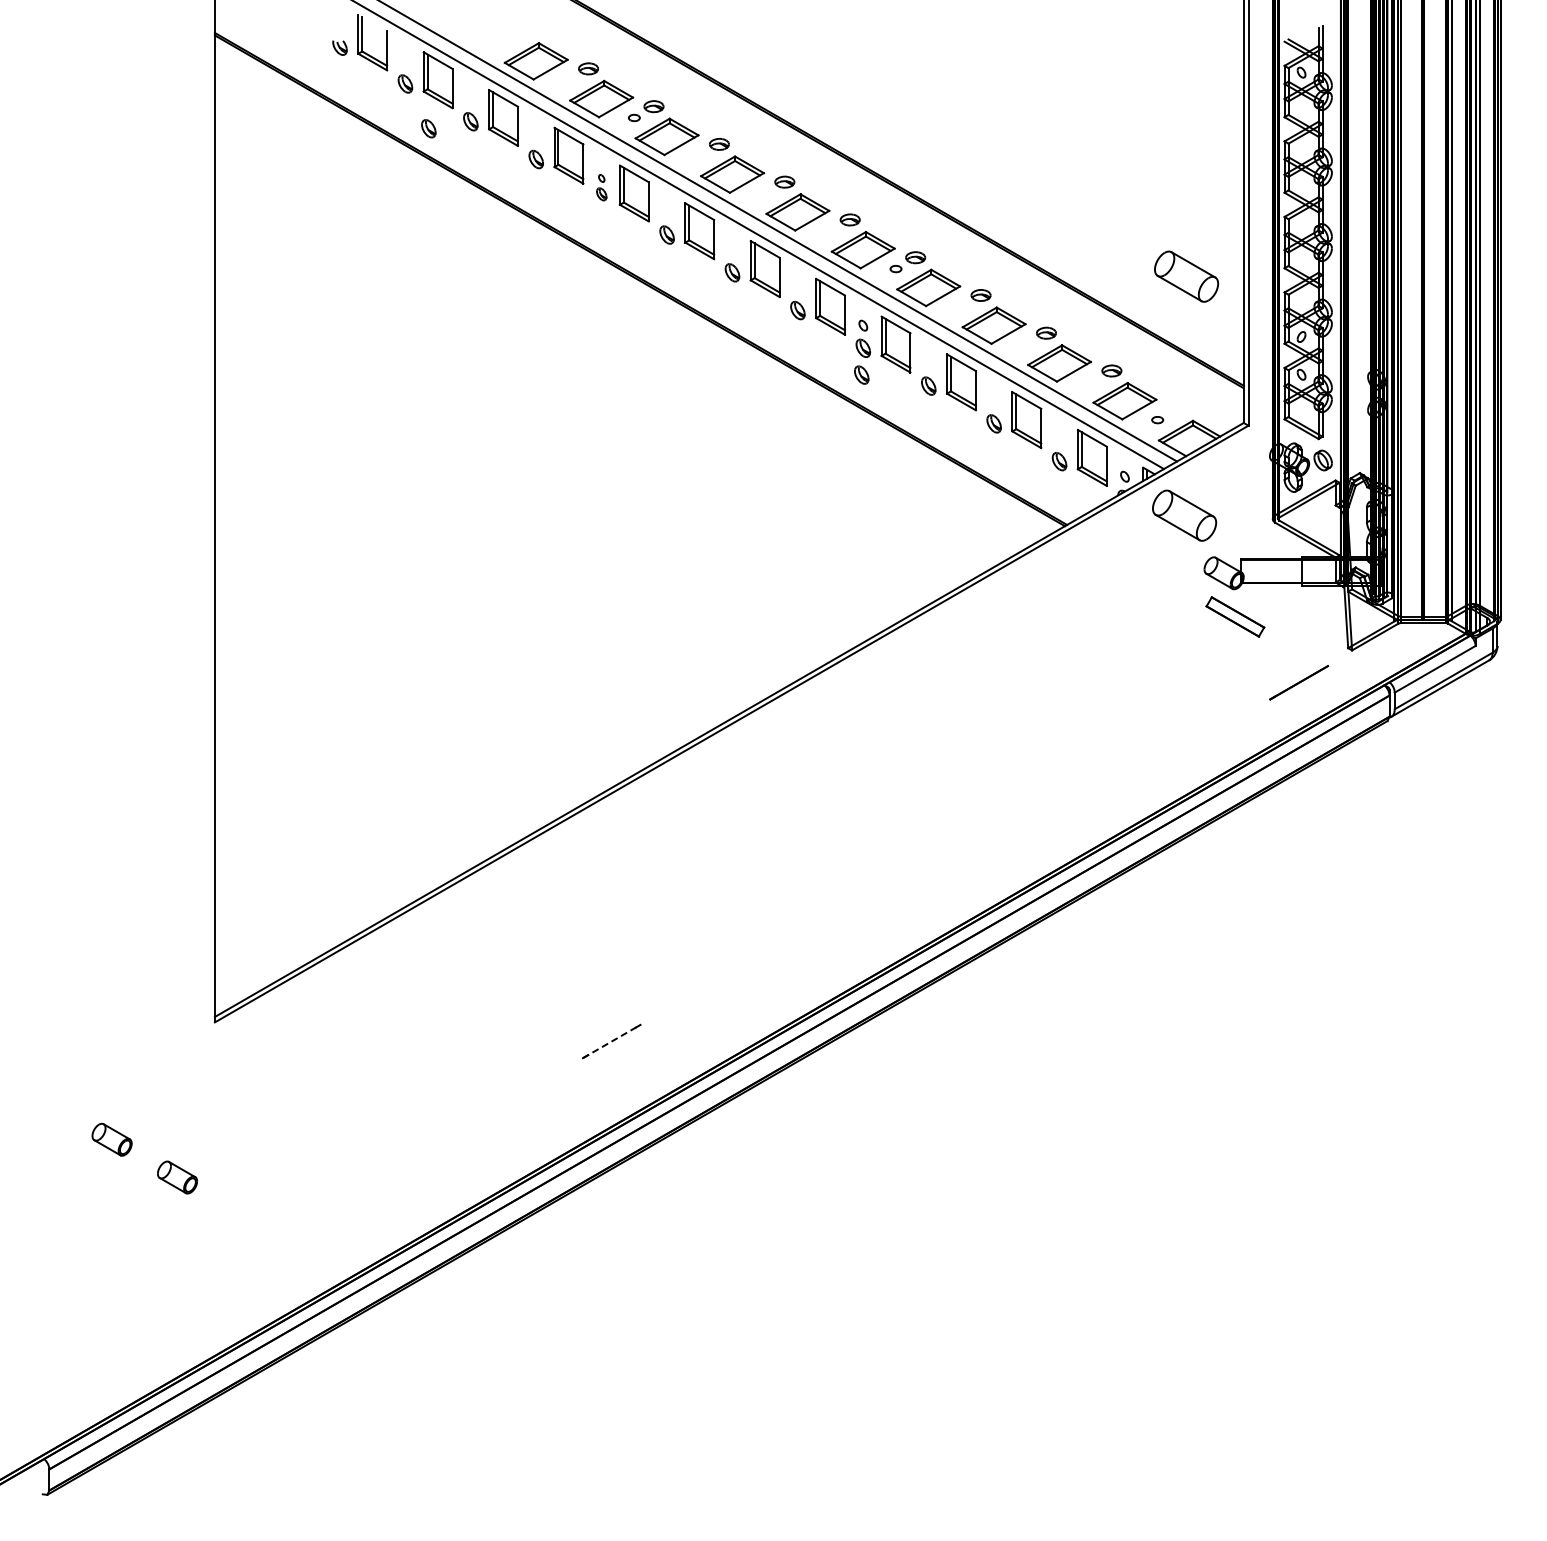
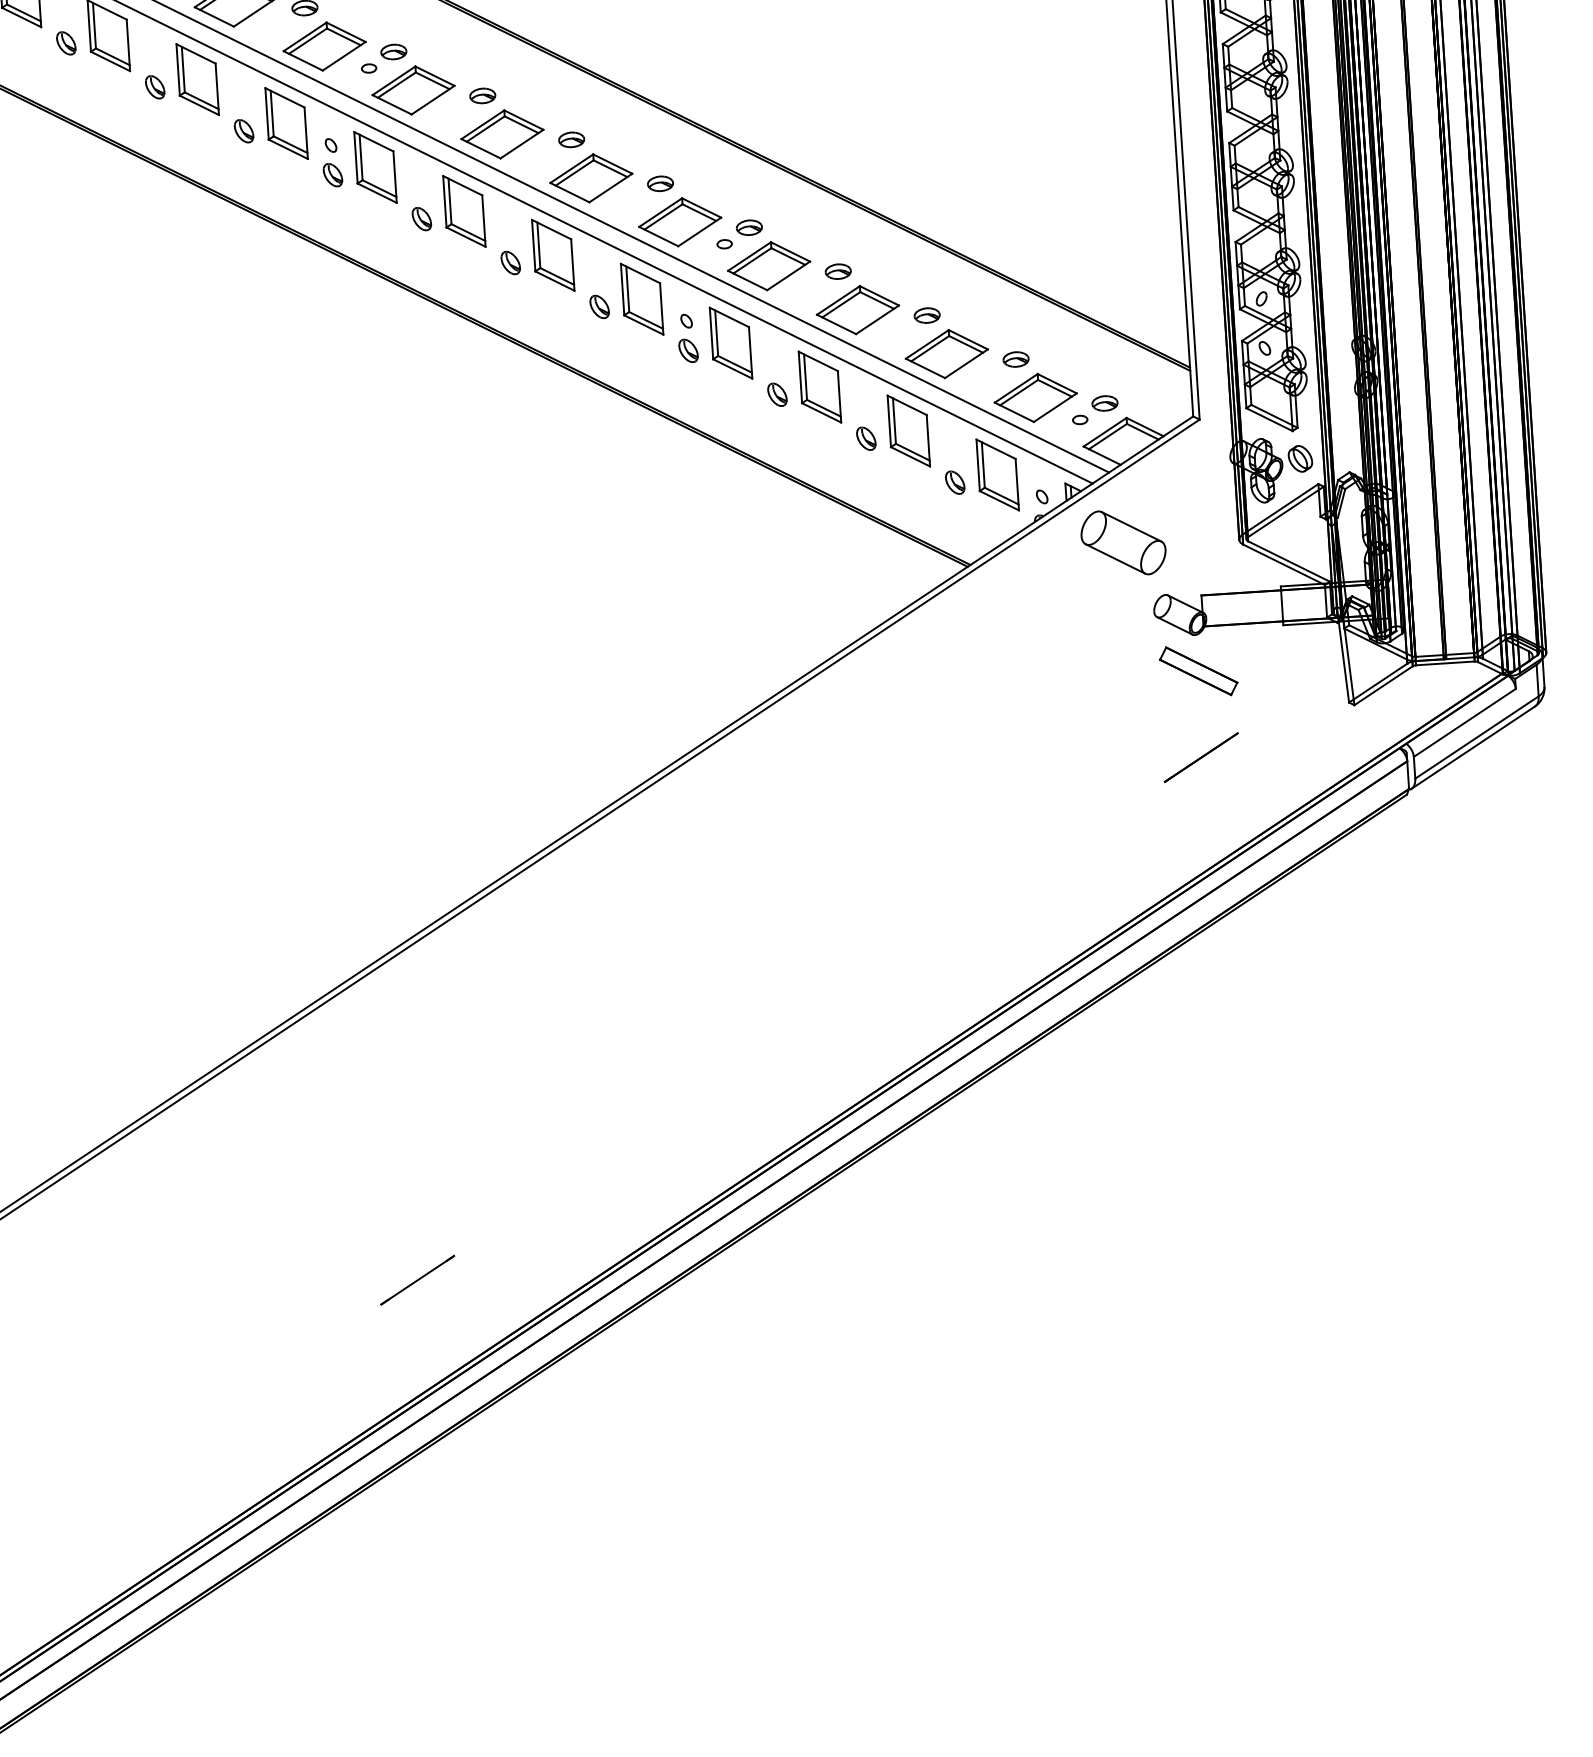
part: (428, 128) -> (100, 99), removed
part: (601, 187) -> (331, 162), size x1.43
part: (1186, 276) -> (1105, 229), removed
part: (861, 374) -> (688, 385), removed
part: (1176, 408) -> (1103, 403), added
line: (1299, 682) -> (1201, 757), moved
line: (612, 1041) -> (418, 1280), dashed -> solid

